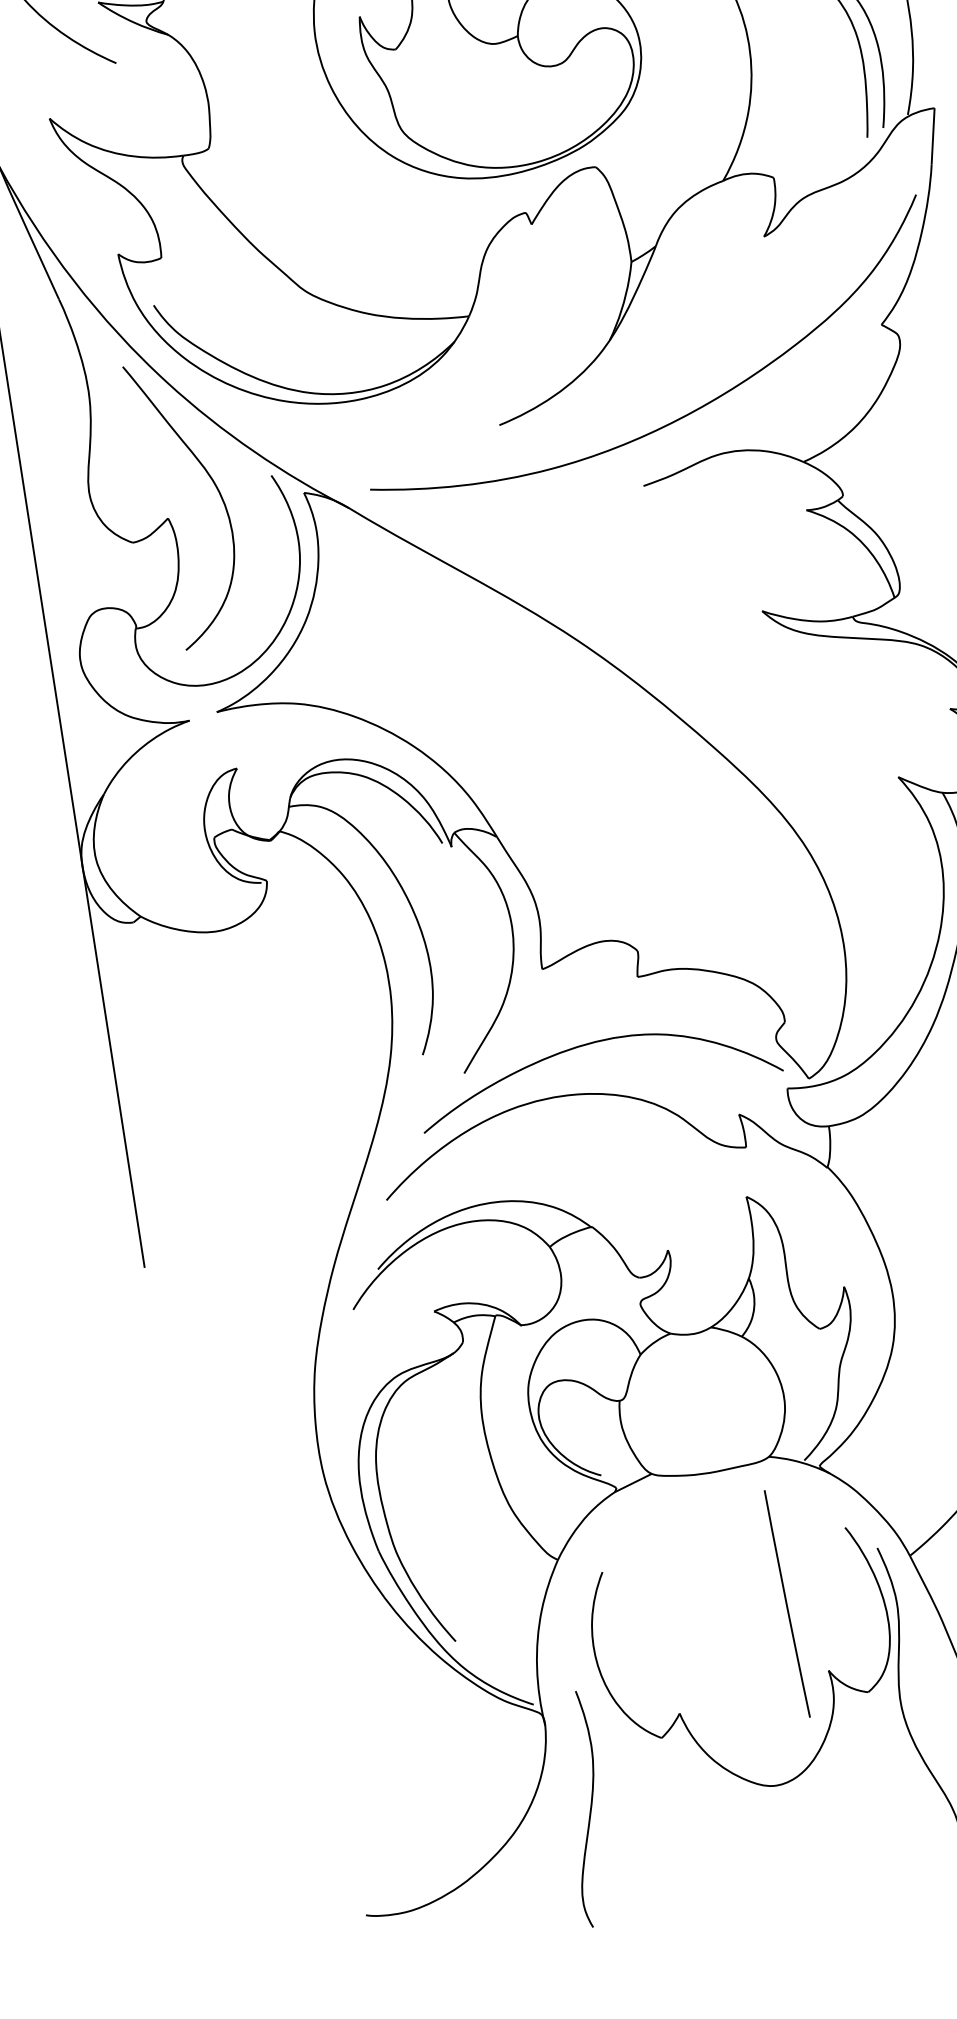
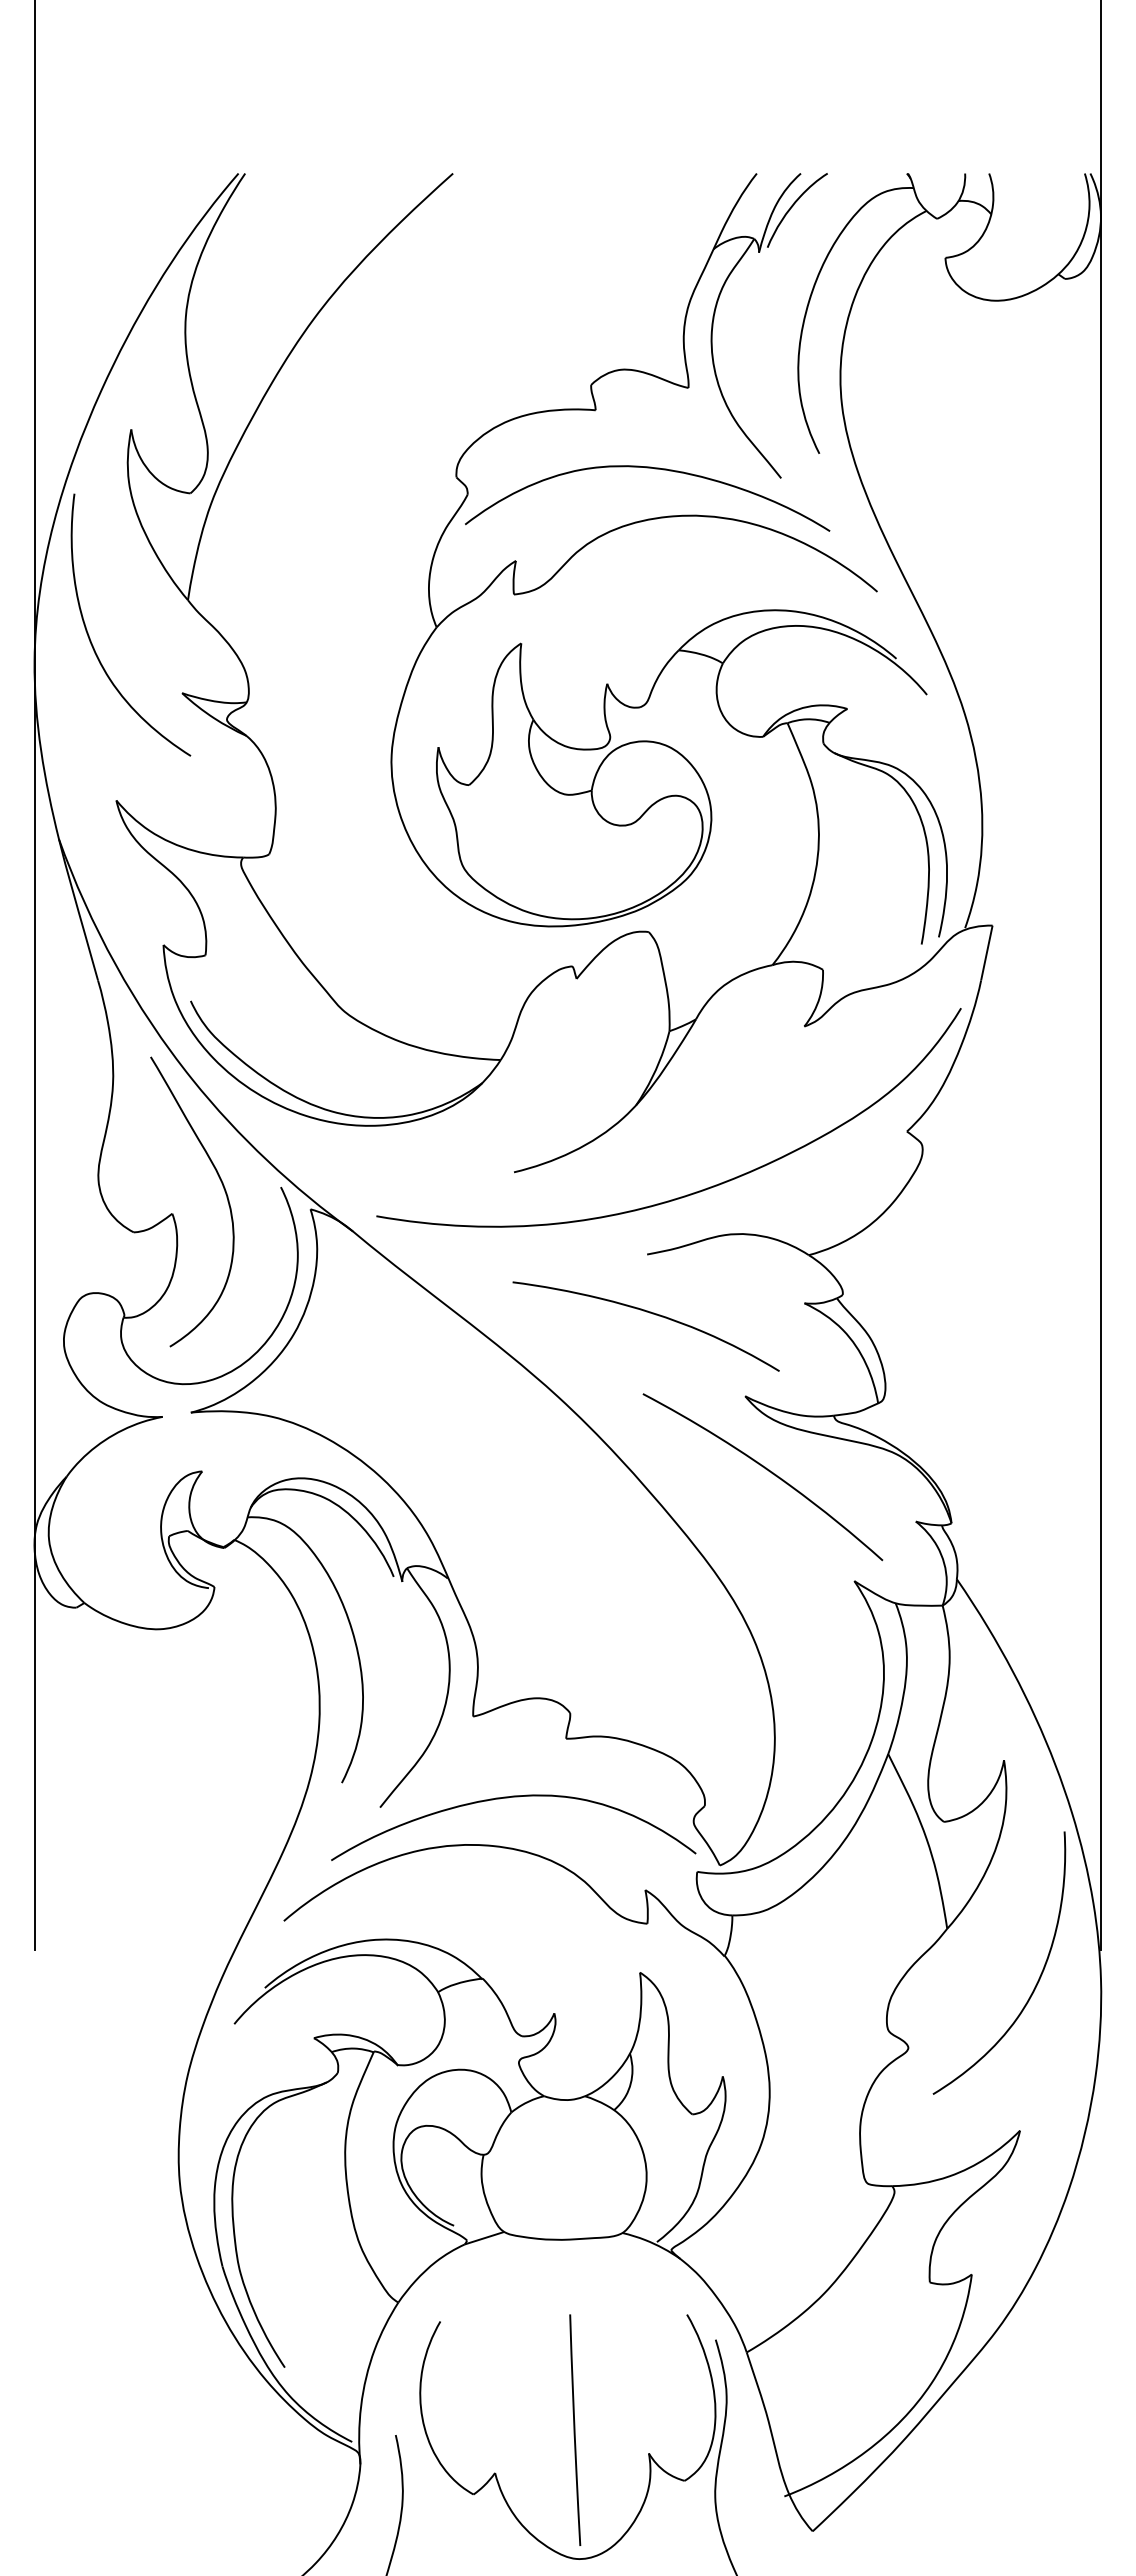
curve: (654, 544) -> (649, 1313), added
curve: (796, 681) -> (768, 1471), added
line: (787, 1603) -> (575, 2429), moved

